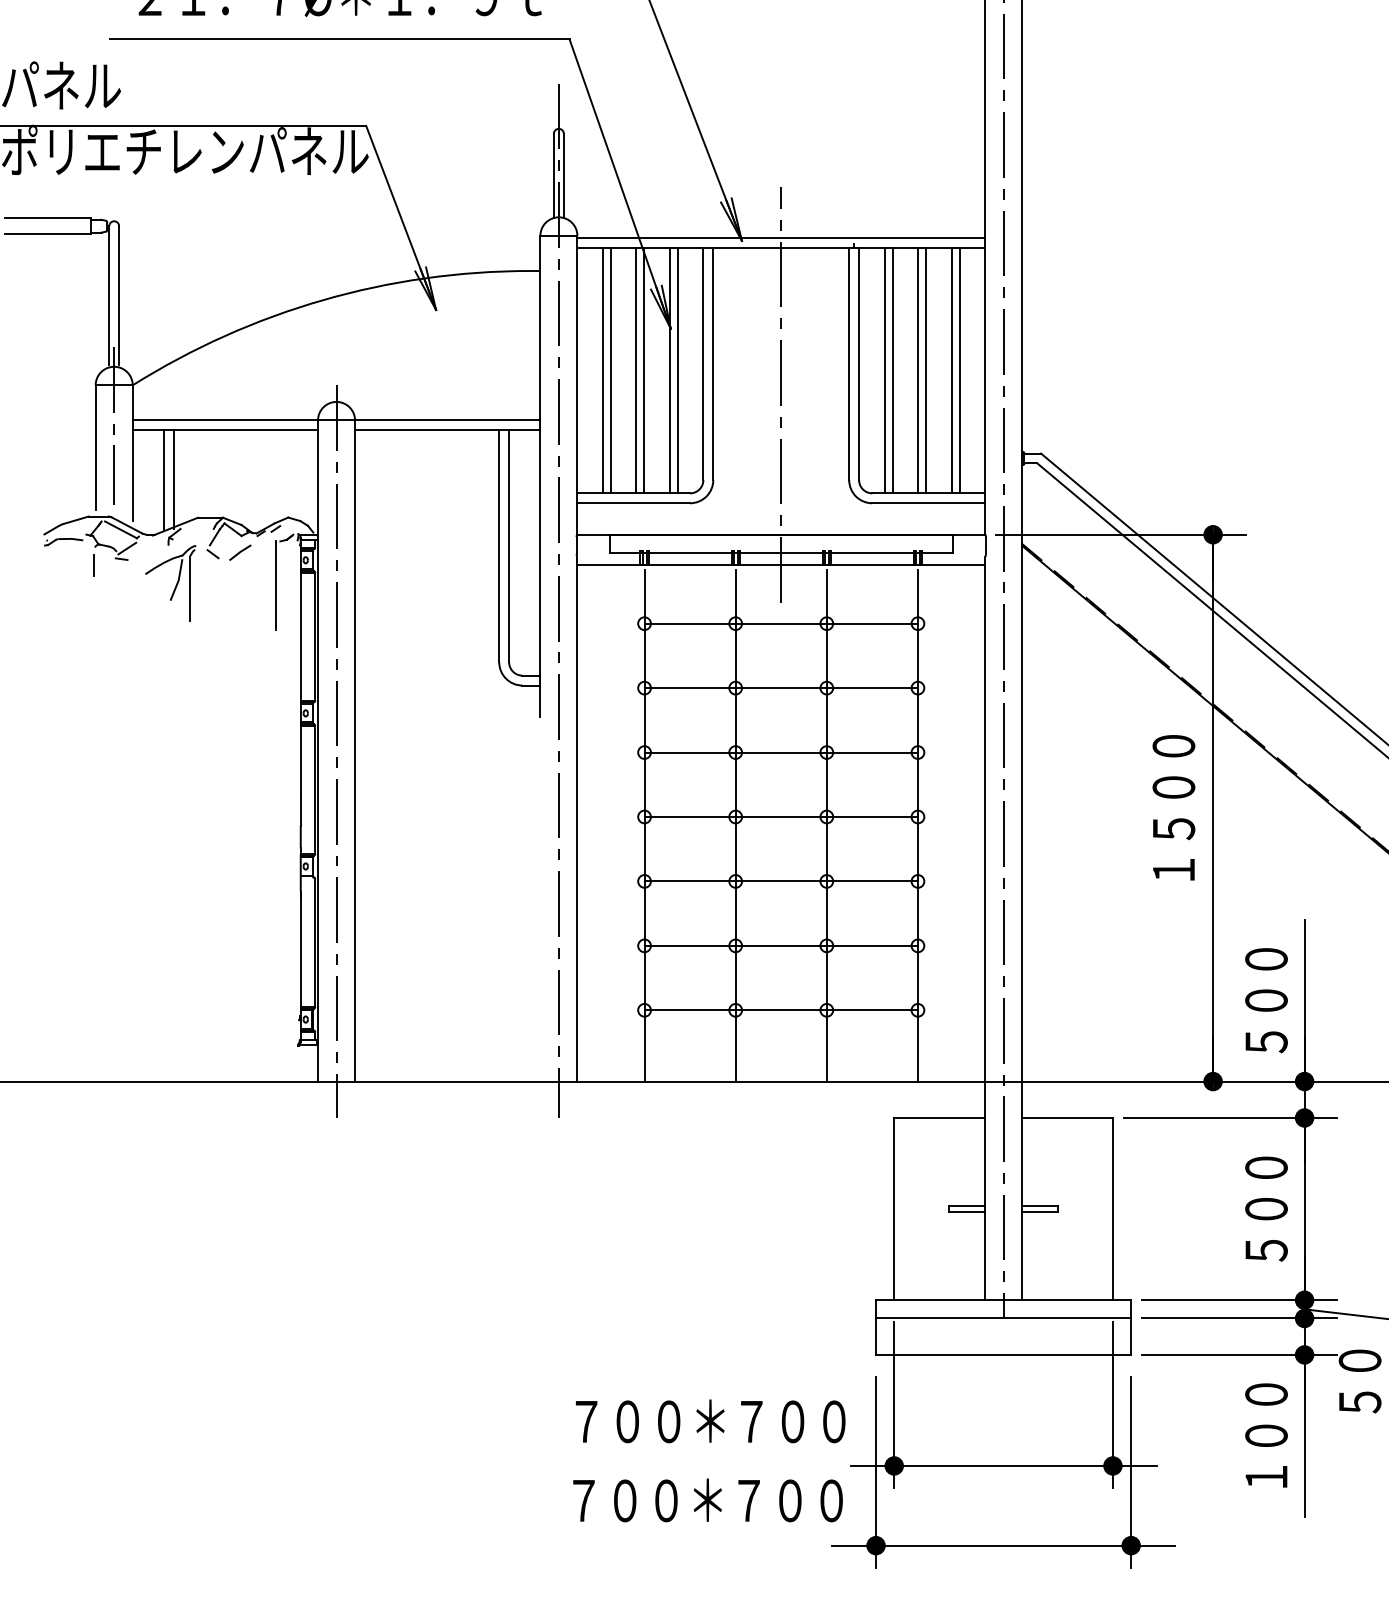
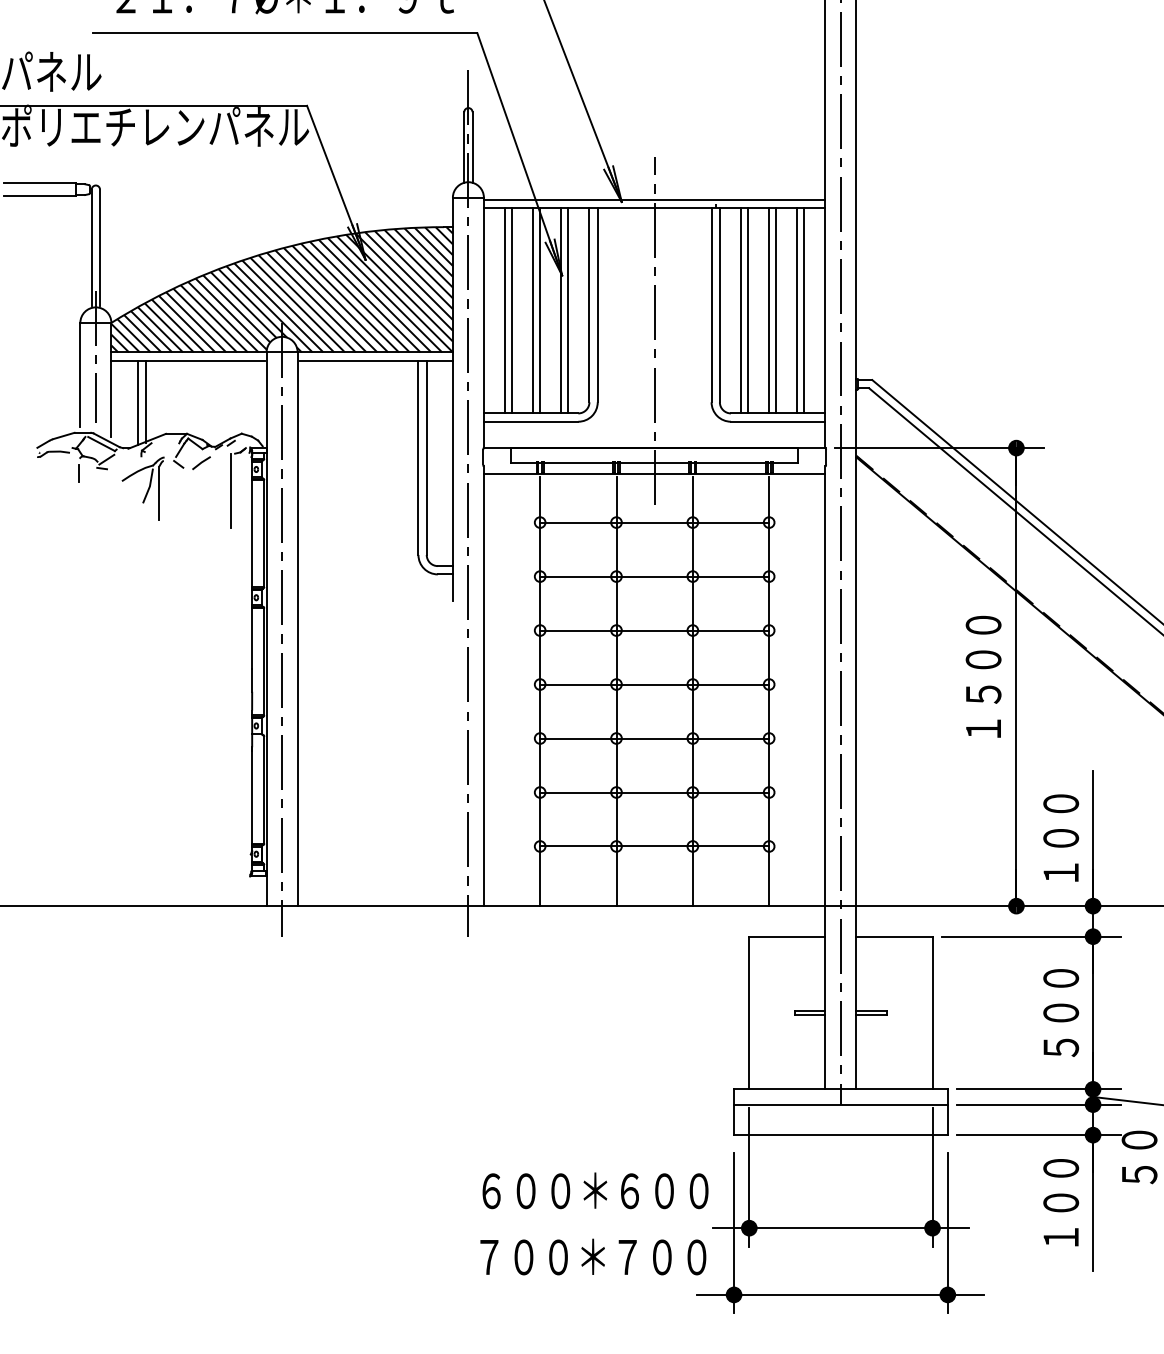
hatch: (336, 345) -> (282, 289), added
text: (1266, 1041) -> (1061, 872), ５００ -> １００
text: (668, 1421) -> (560, 1190), ７００＊７００ -> ６００＊６００

